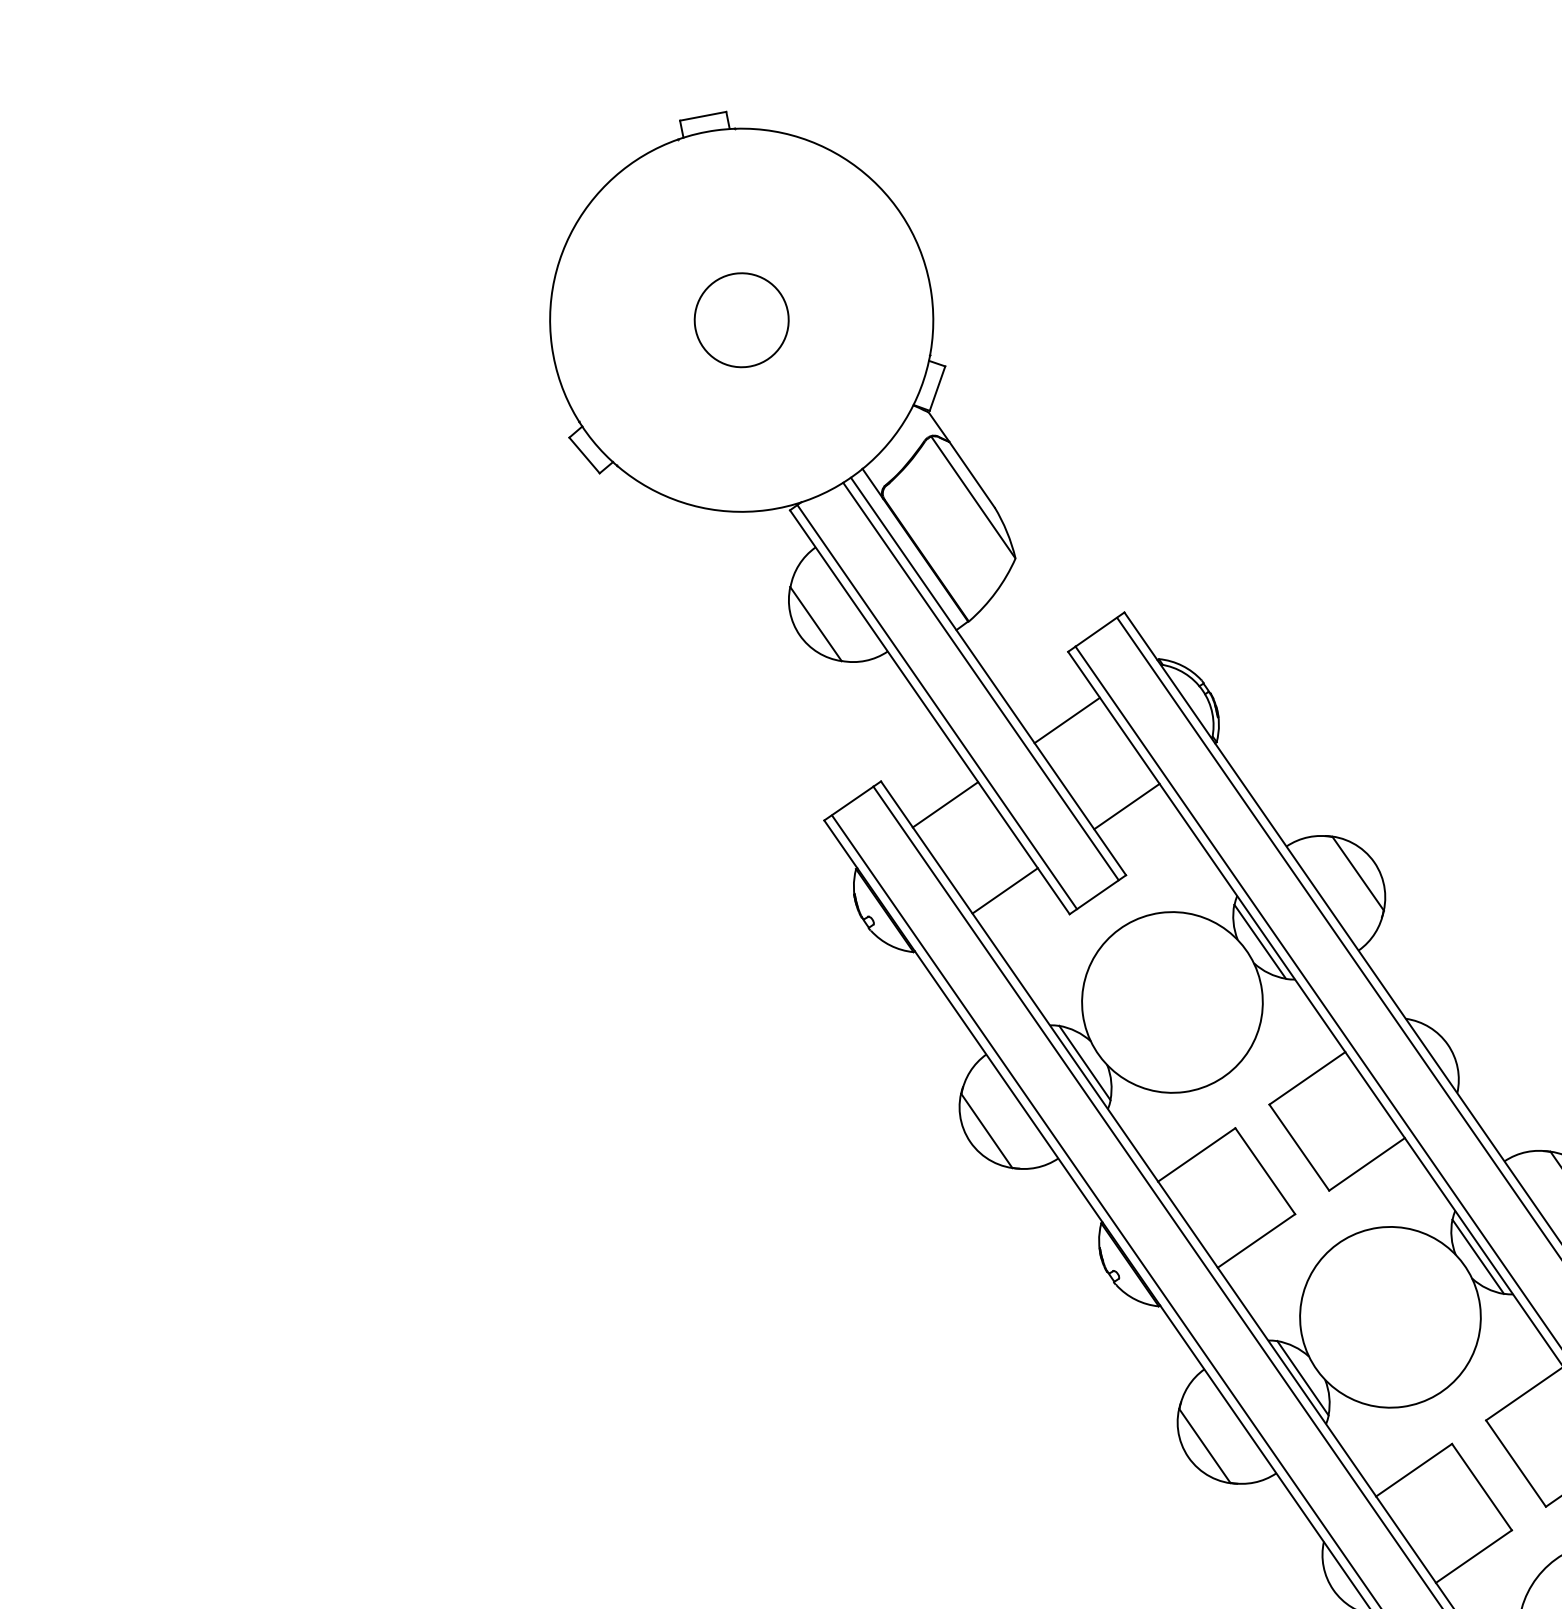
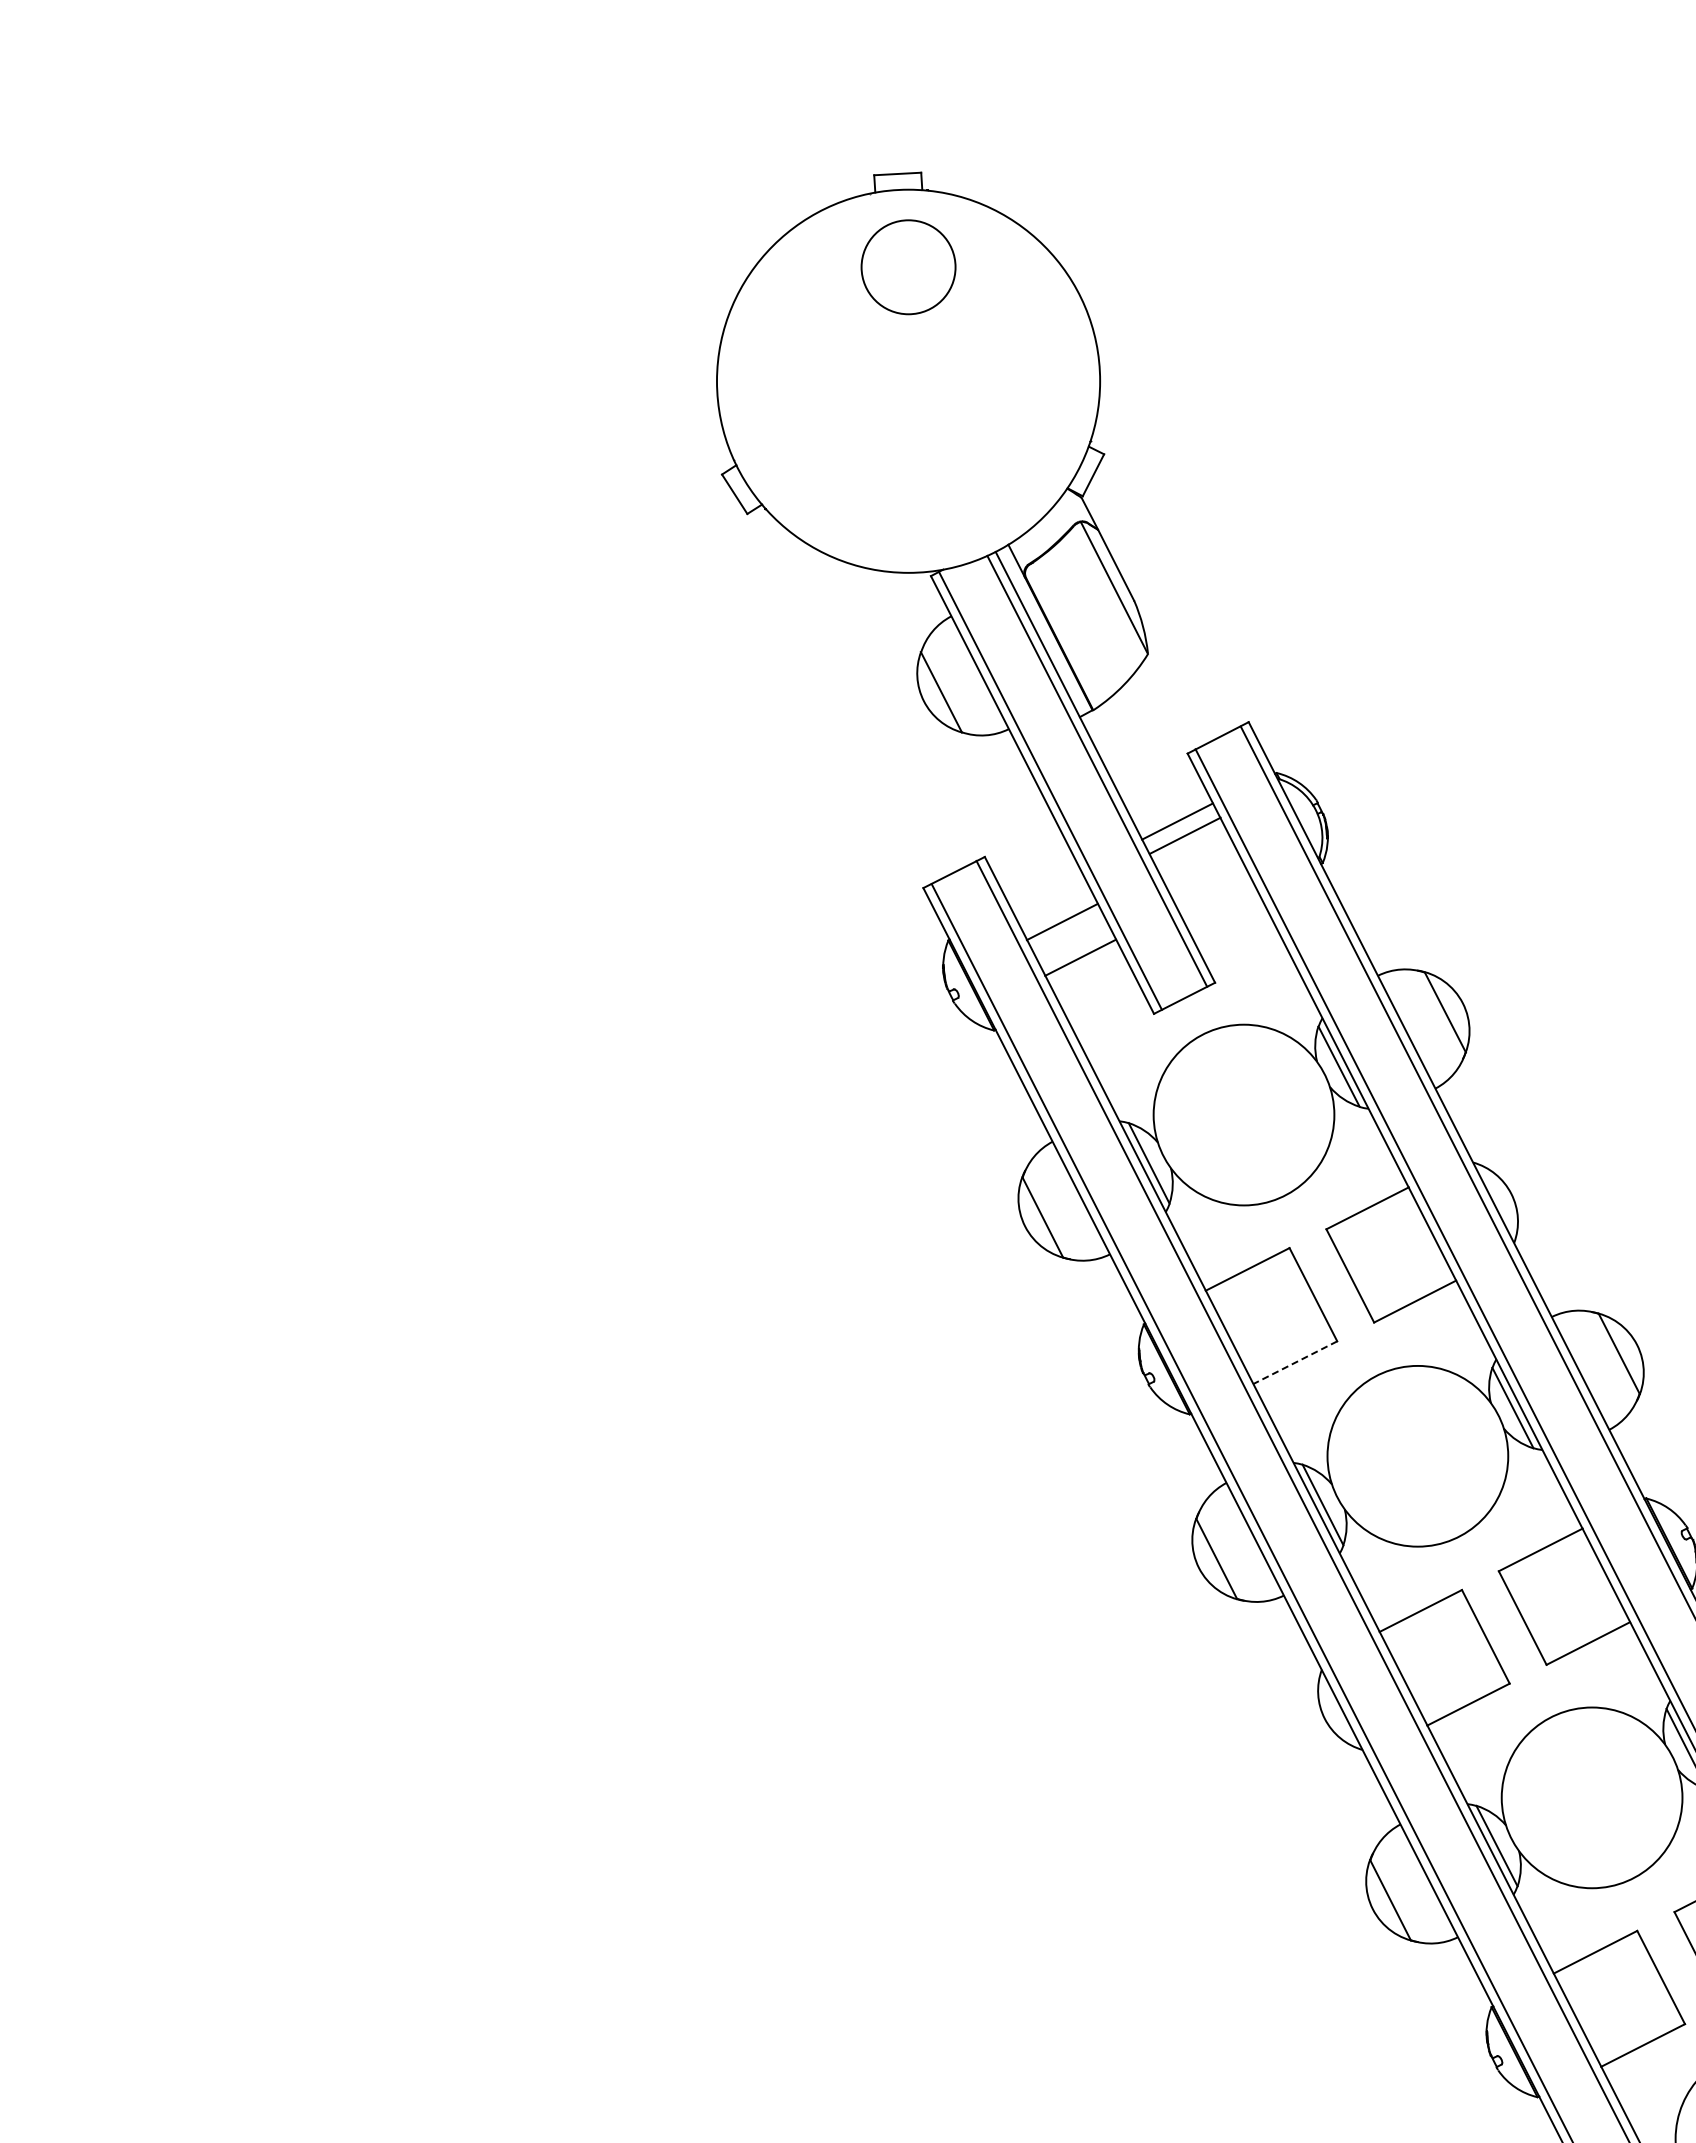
circle: (741, 320) -> (908, 267), moved
line: (945, 804) -> (1080, 957), moved
line: (1126, 806) -> (1184, 835), moved
line: (1004, 890) -> (1061, 921), moved
line: (1255, 1240) -> (1294, 1362), solid -> dashed

